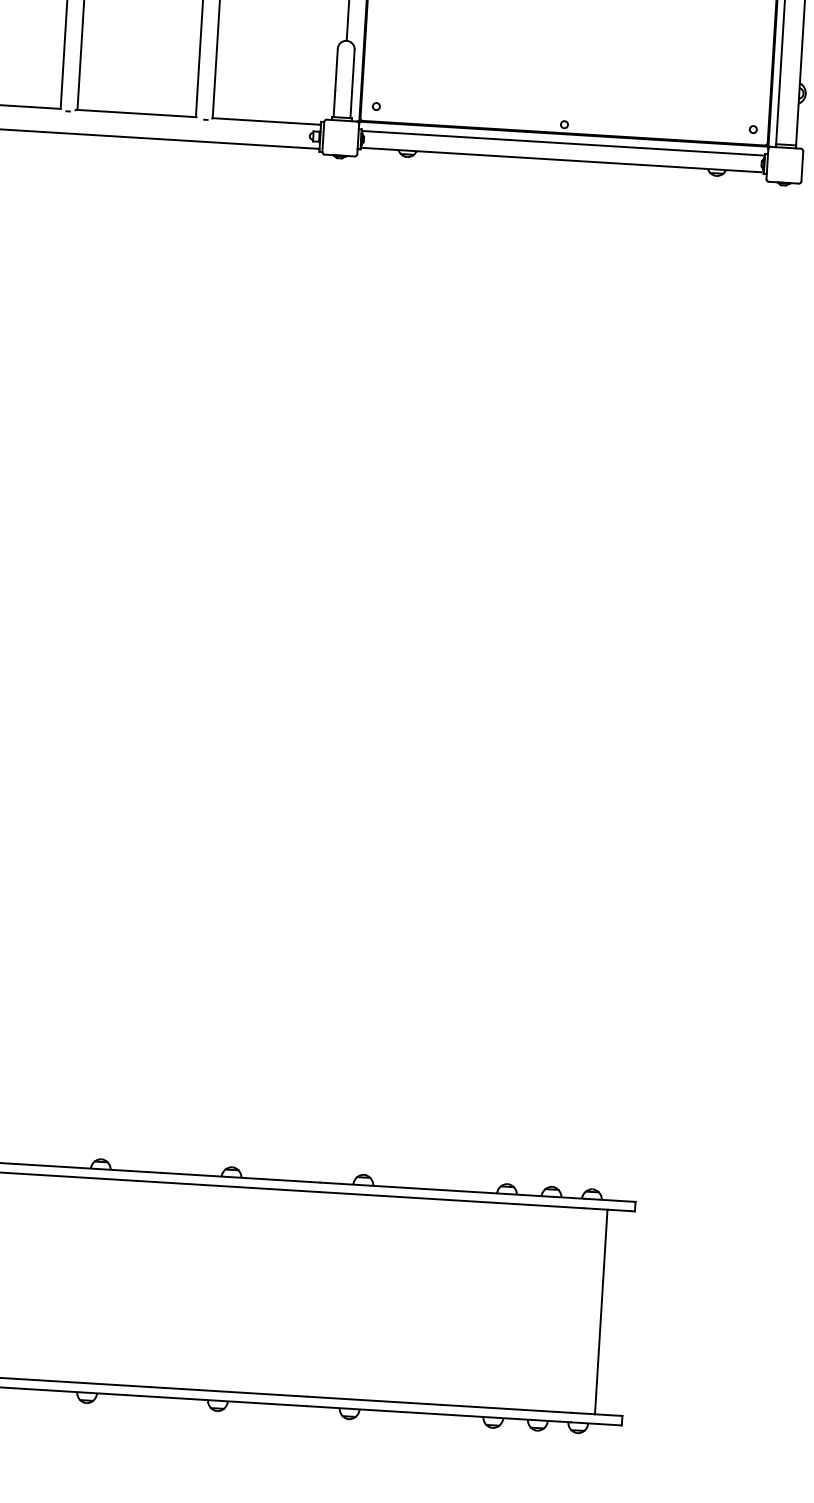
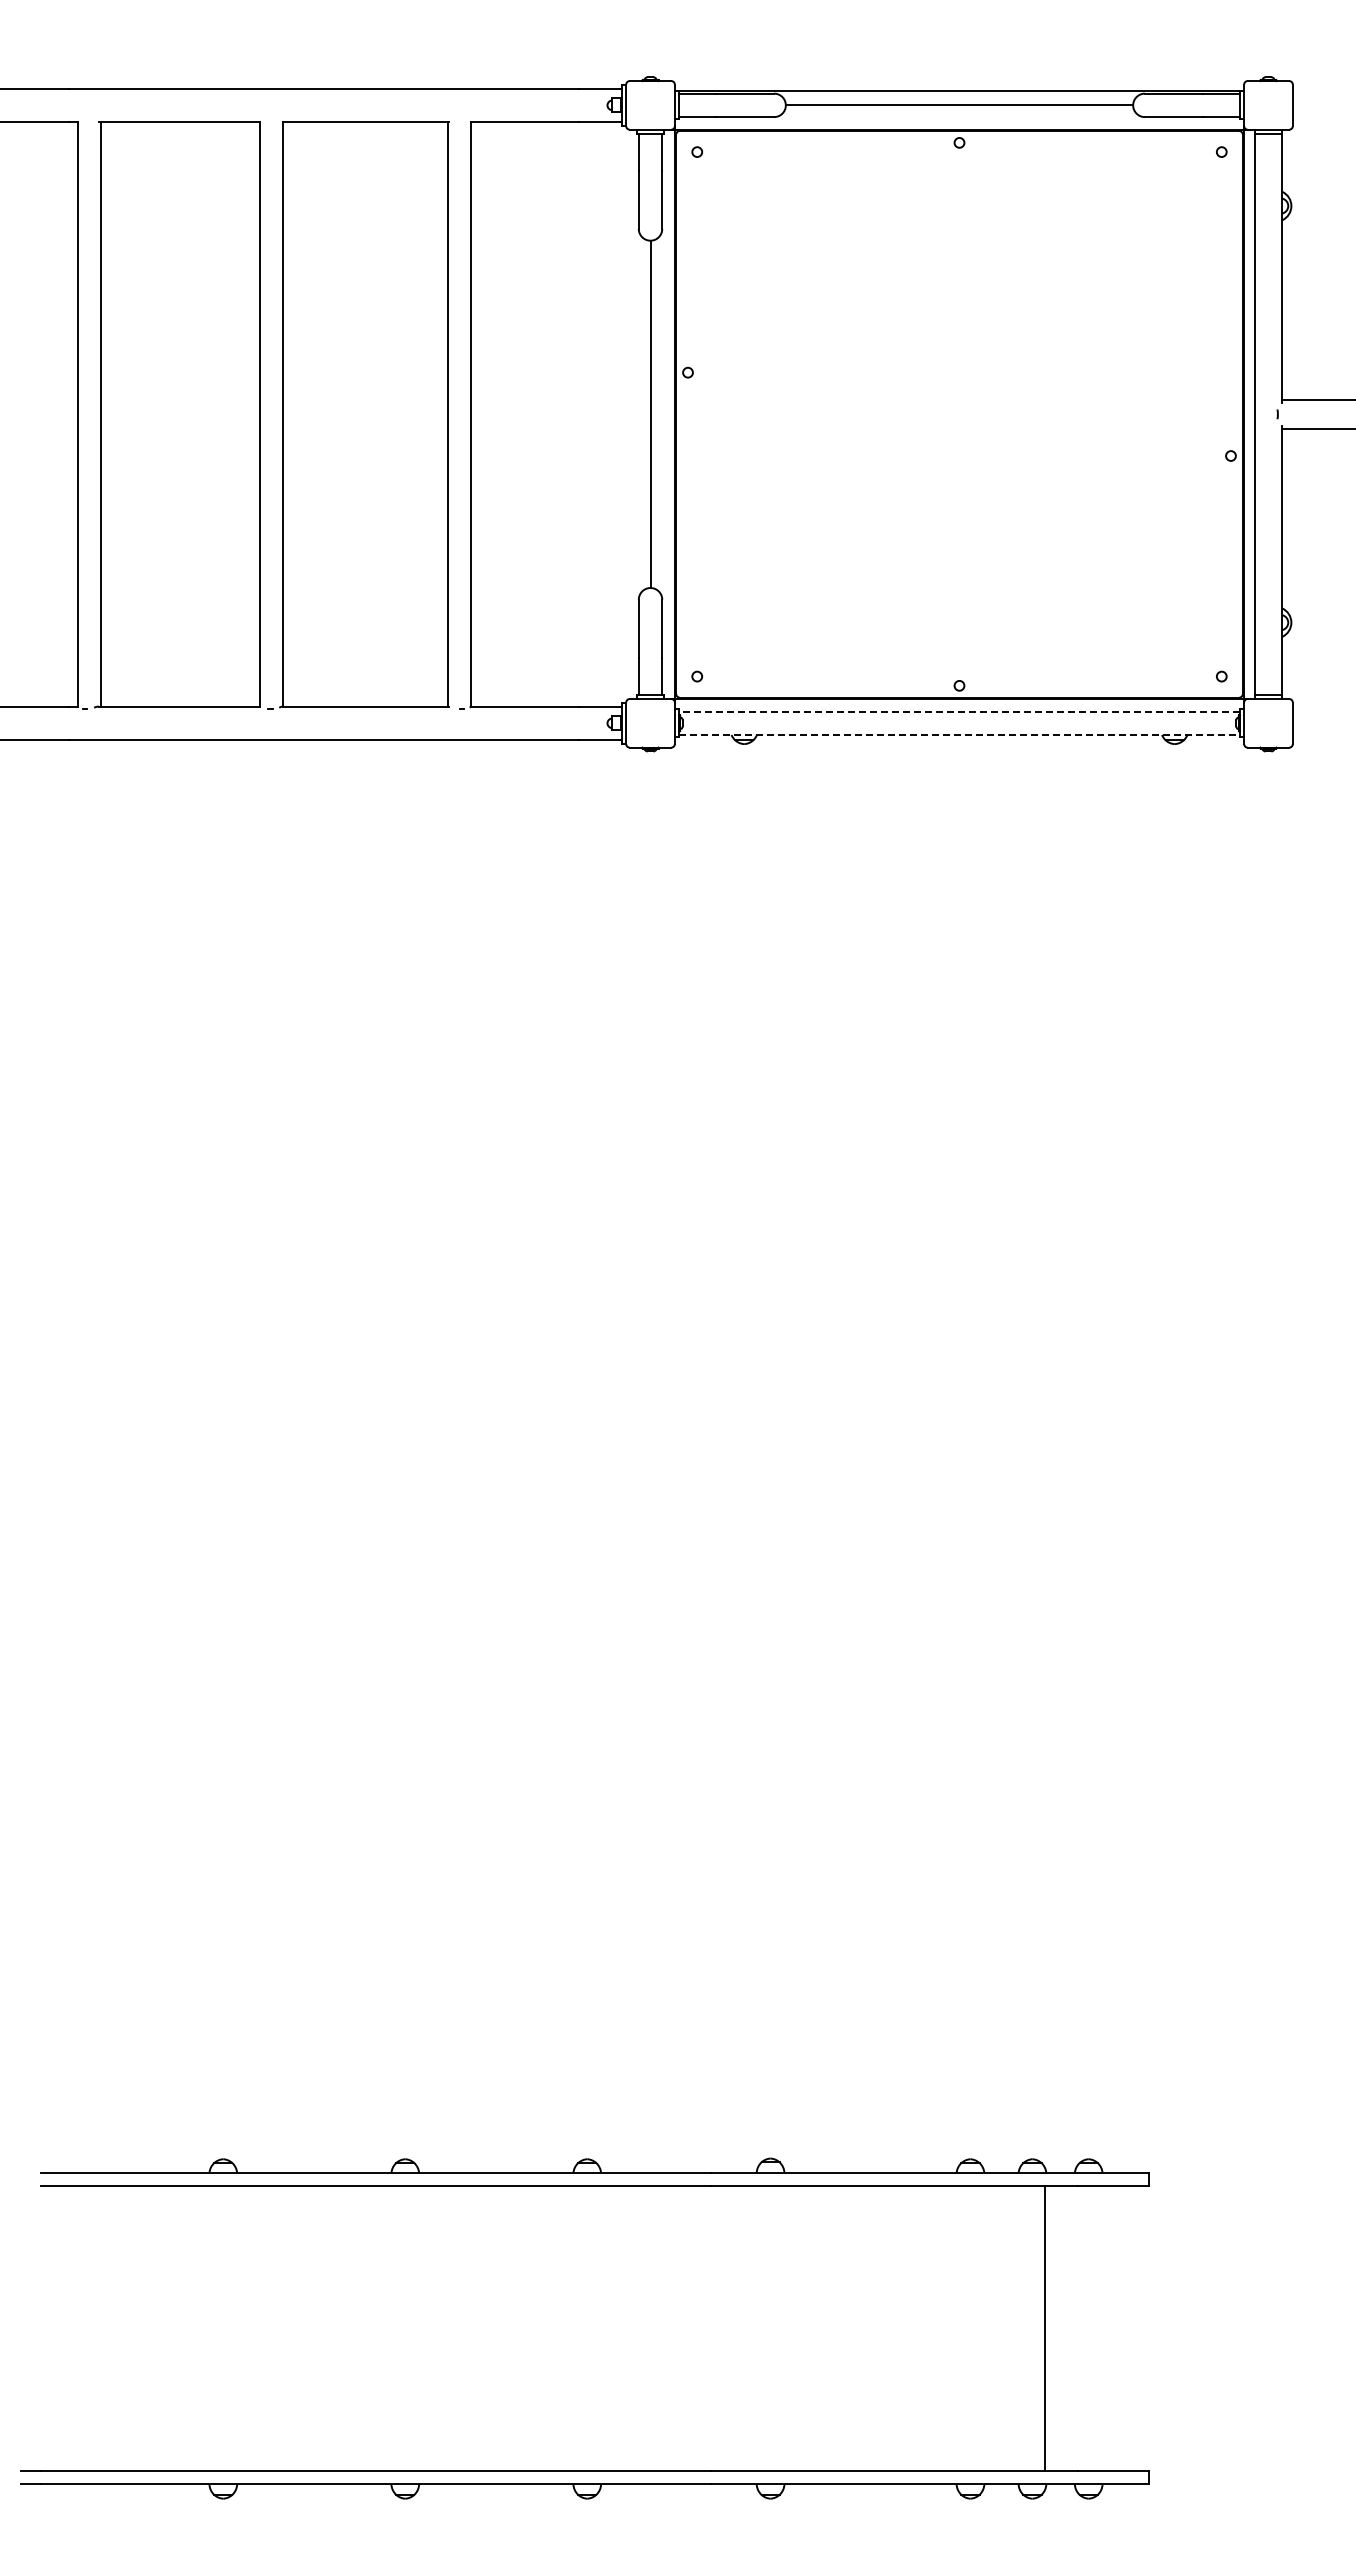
line: (563, 143) -> (959, 711), solid -> dashed
line: (562, 160) -> (959, 735), solid -> dashed
line: (601, 1311) -> (1045, 2328), moved

